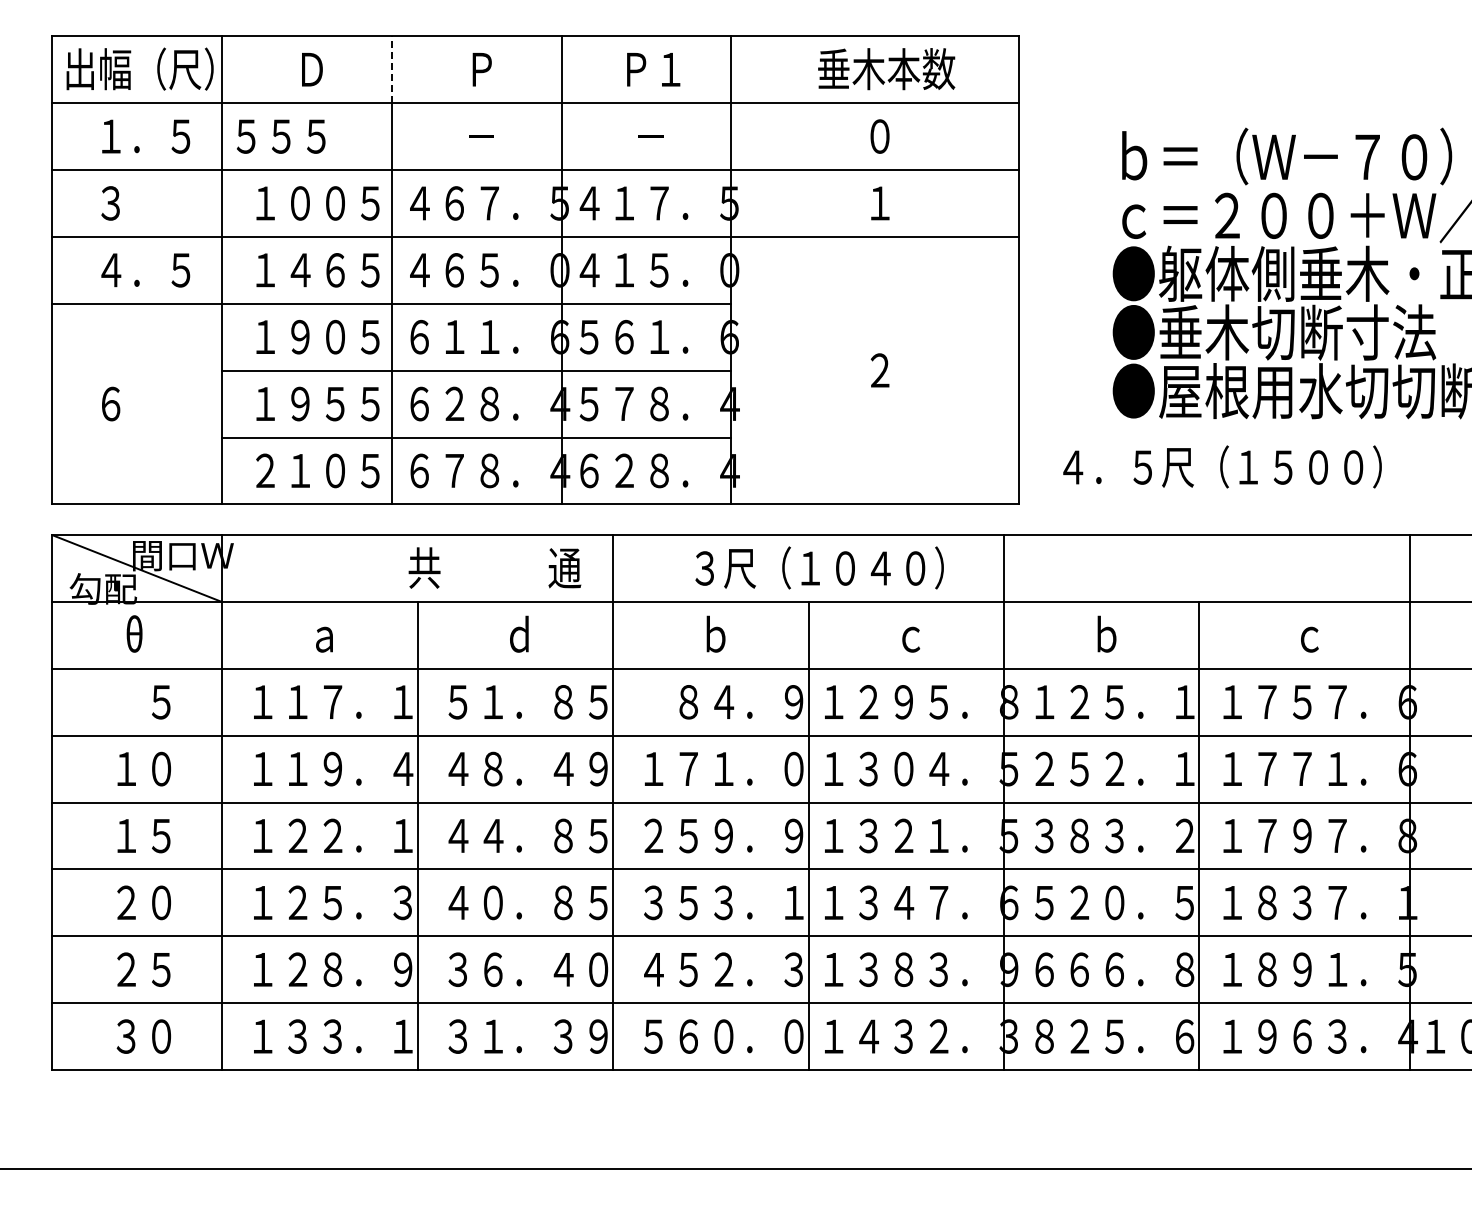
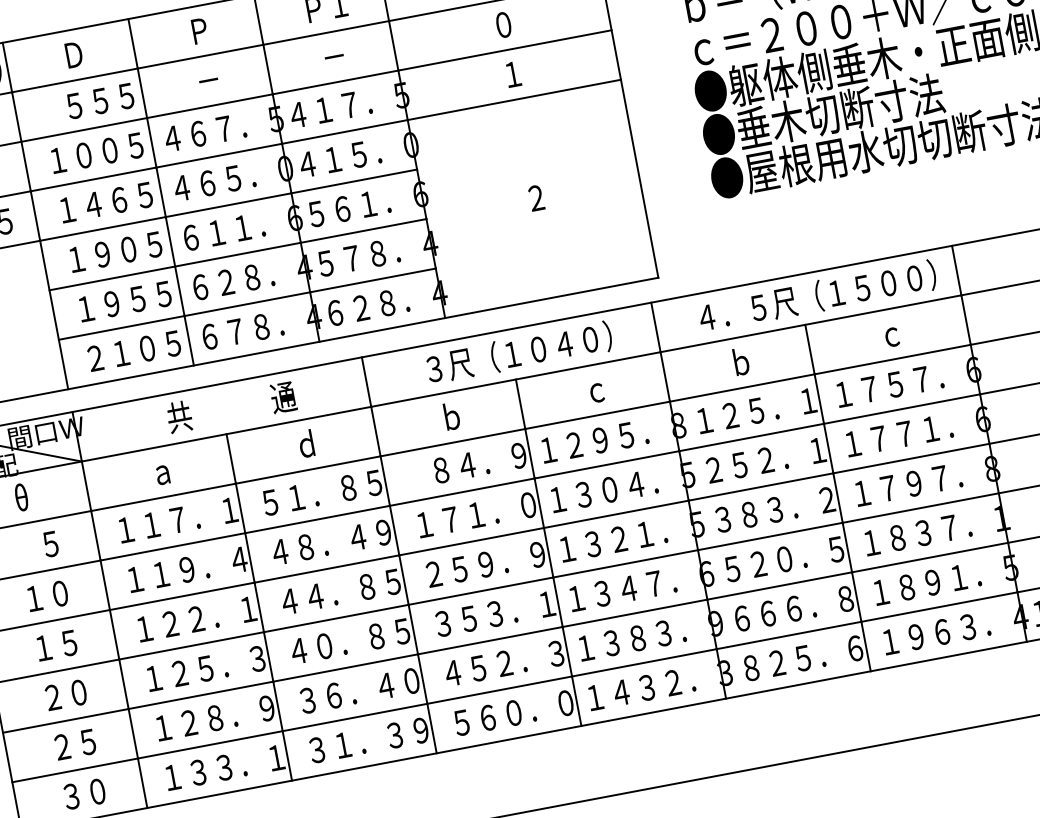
line: (391, 69) -> (132, 43), dashed -> solid
text: (281, 136) -> (100, 101), moved
text: (1222, 466) -> (817, 296), moved
text: (494, 567) -> (231, 406), moved

